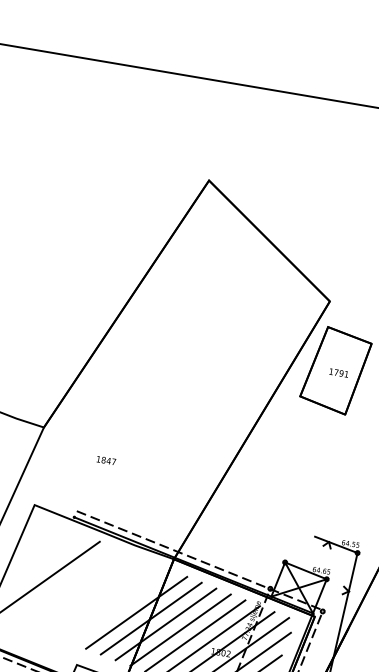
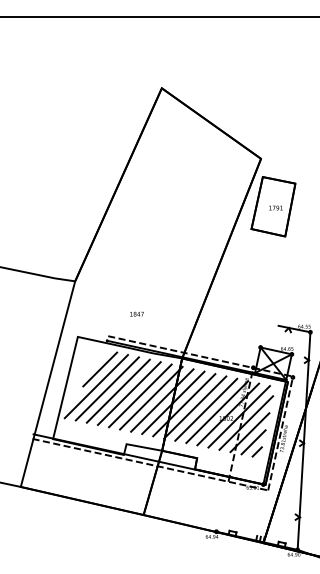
text: (105, 459) -> (136, 313), moved
line: (58, 555) -> (100, 369), added
line: (62, 583) -> (106, 388), added
line: (76, 588) -> (117, 390), added
line: (91, 595) -> (128, 393), added
line: (107, 600) -> (140, 395), added
line: (122, 606) -> (151, 397), added

